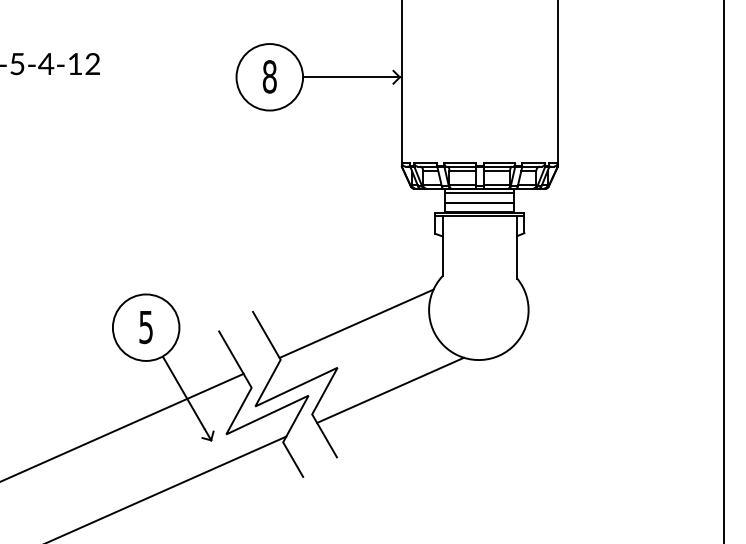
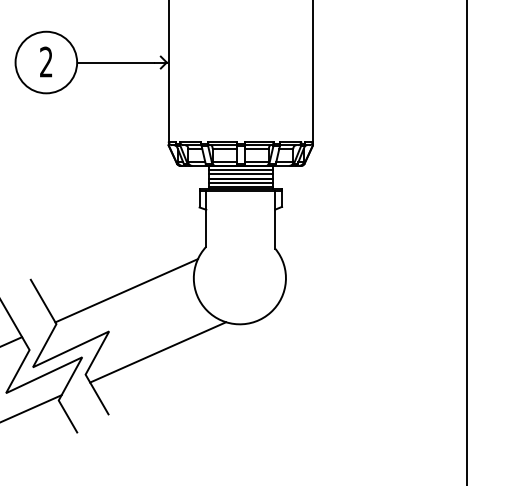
text: (269, 76) -> (46, 61), 8 -> 2
line: (479, 198) -> (240, 174), added
line: (479, 207) -> (240, 183), added

